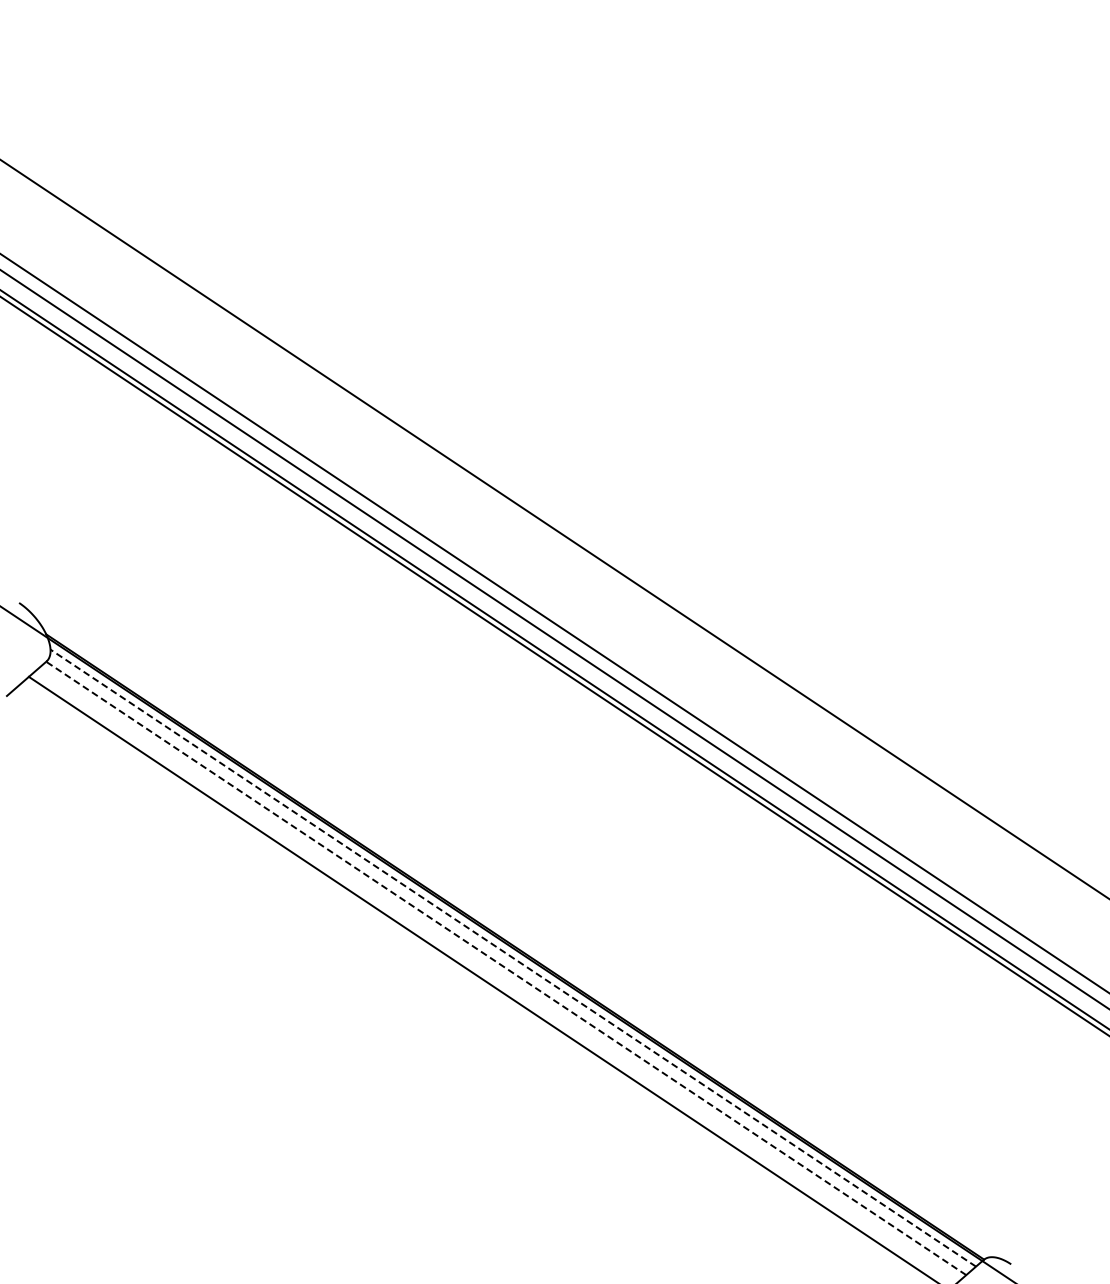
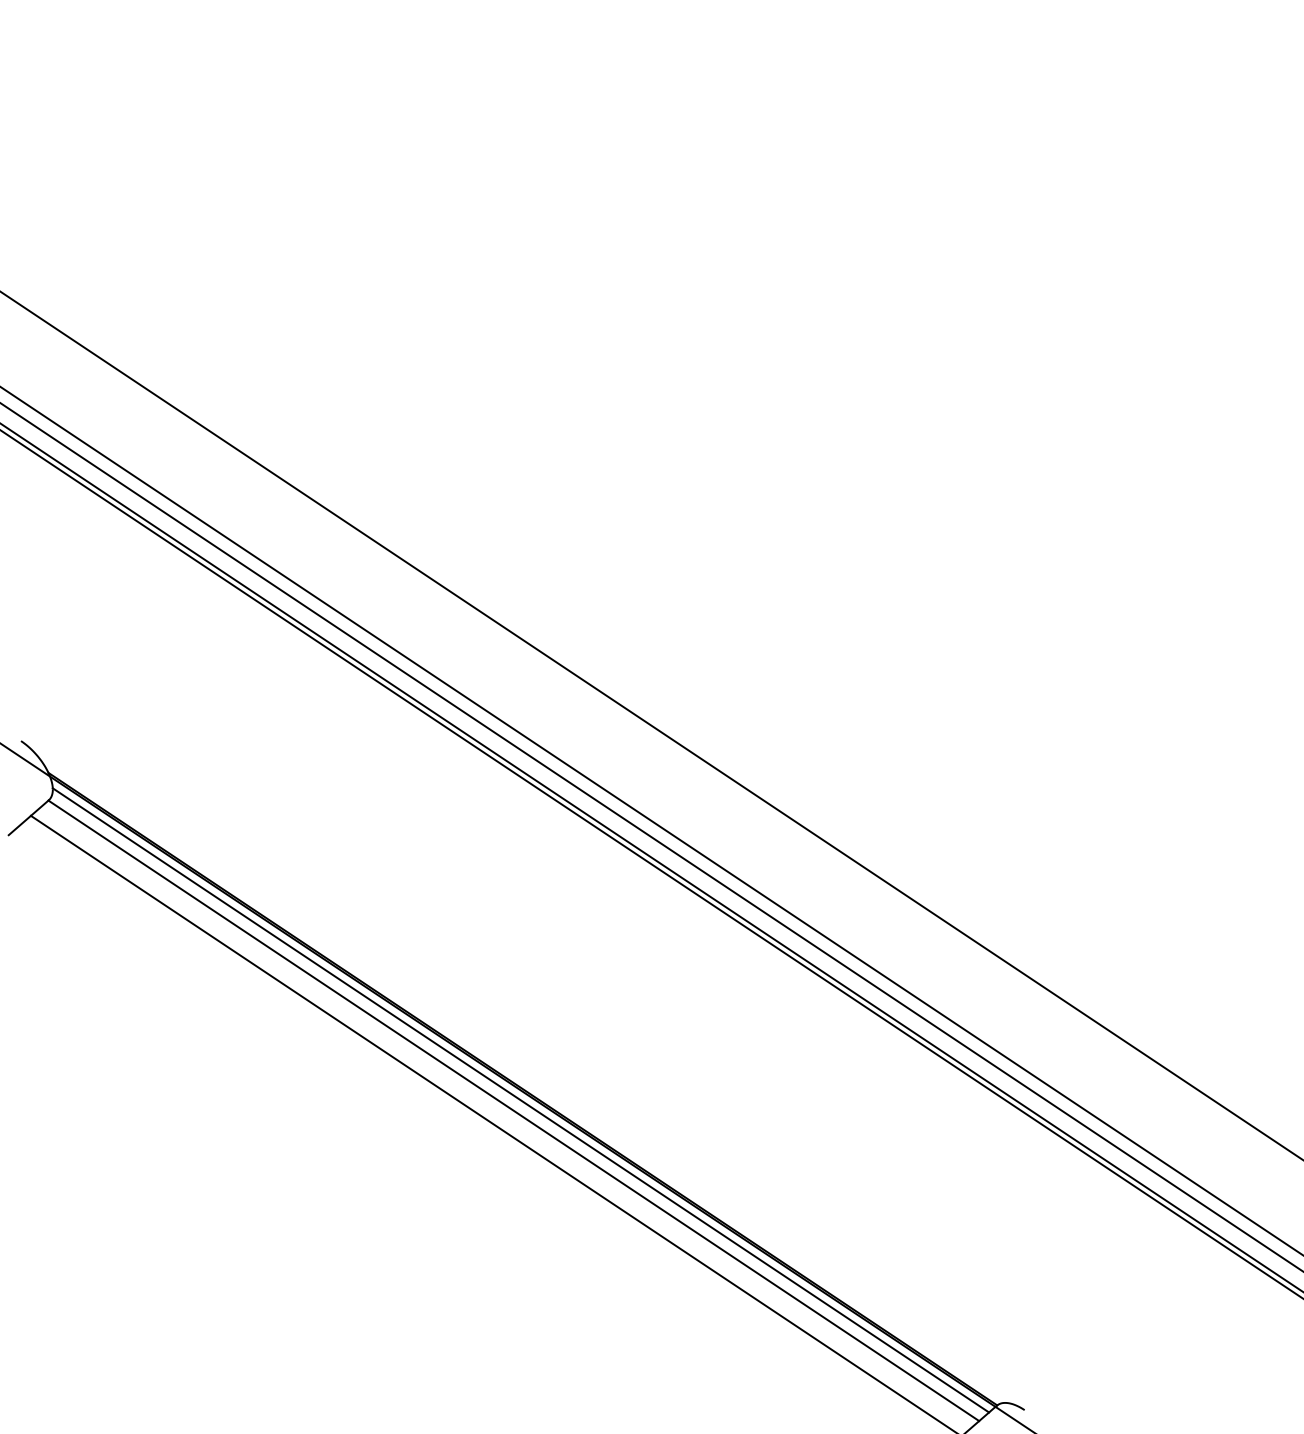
line: (512, 958) -> (520, 1100), dashed -> solid
line: (505, 968) -> (513, 1110), dashed -> solid

